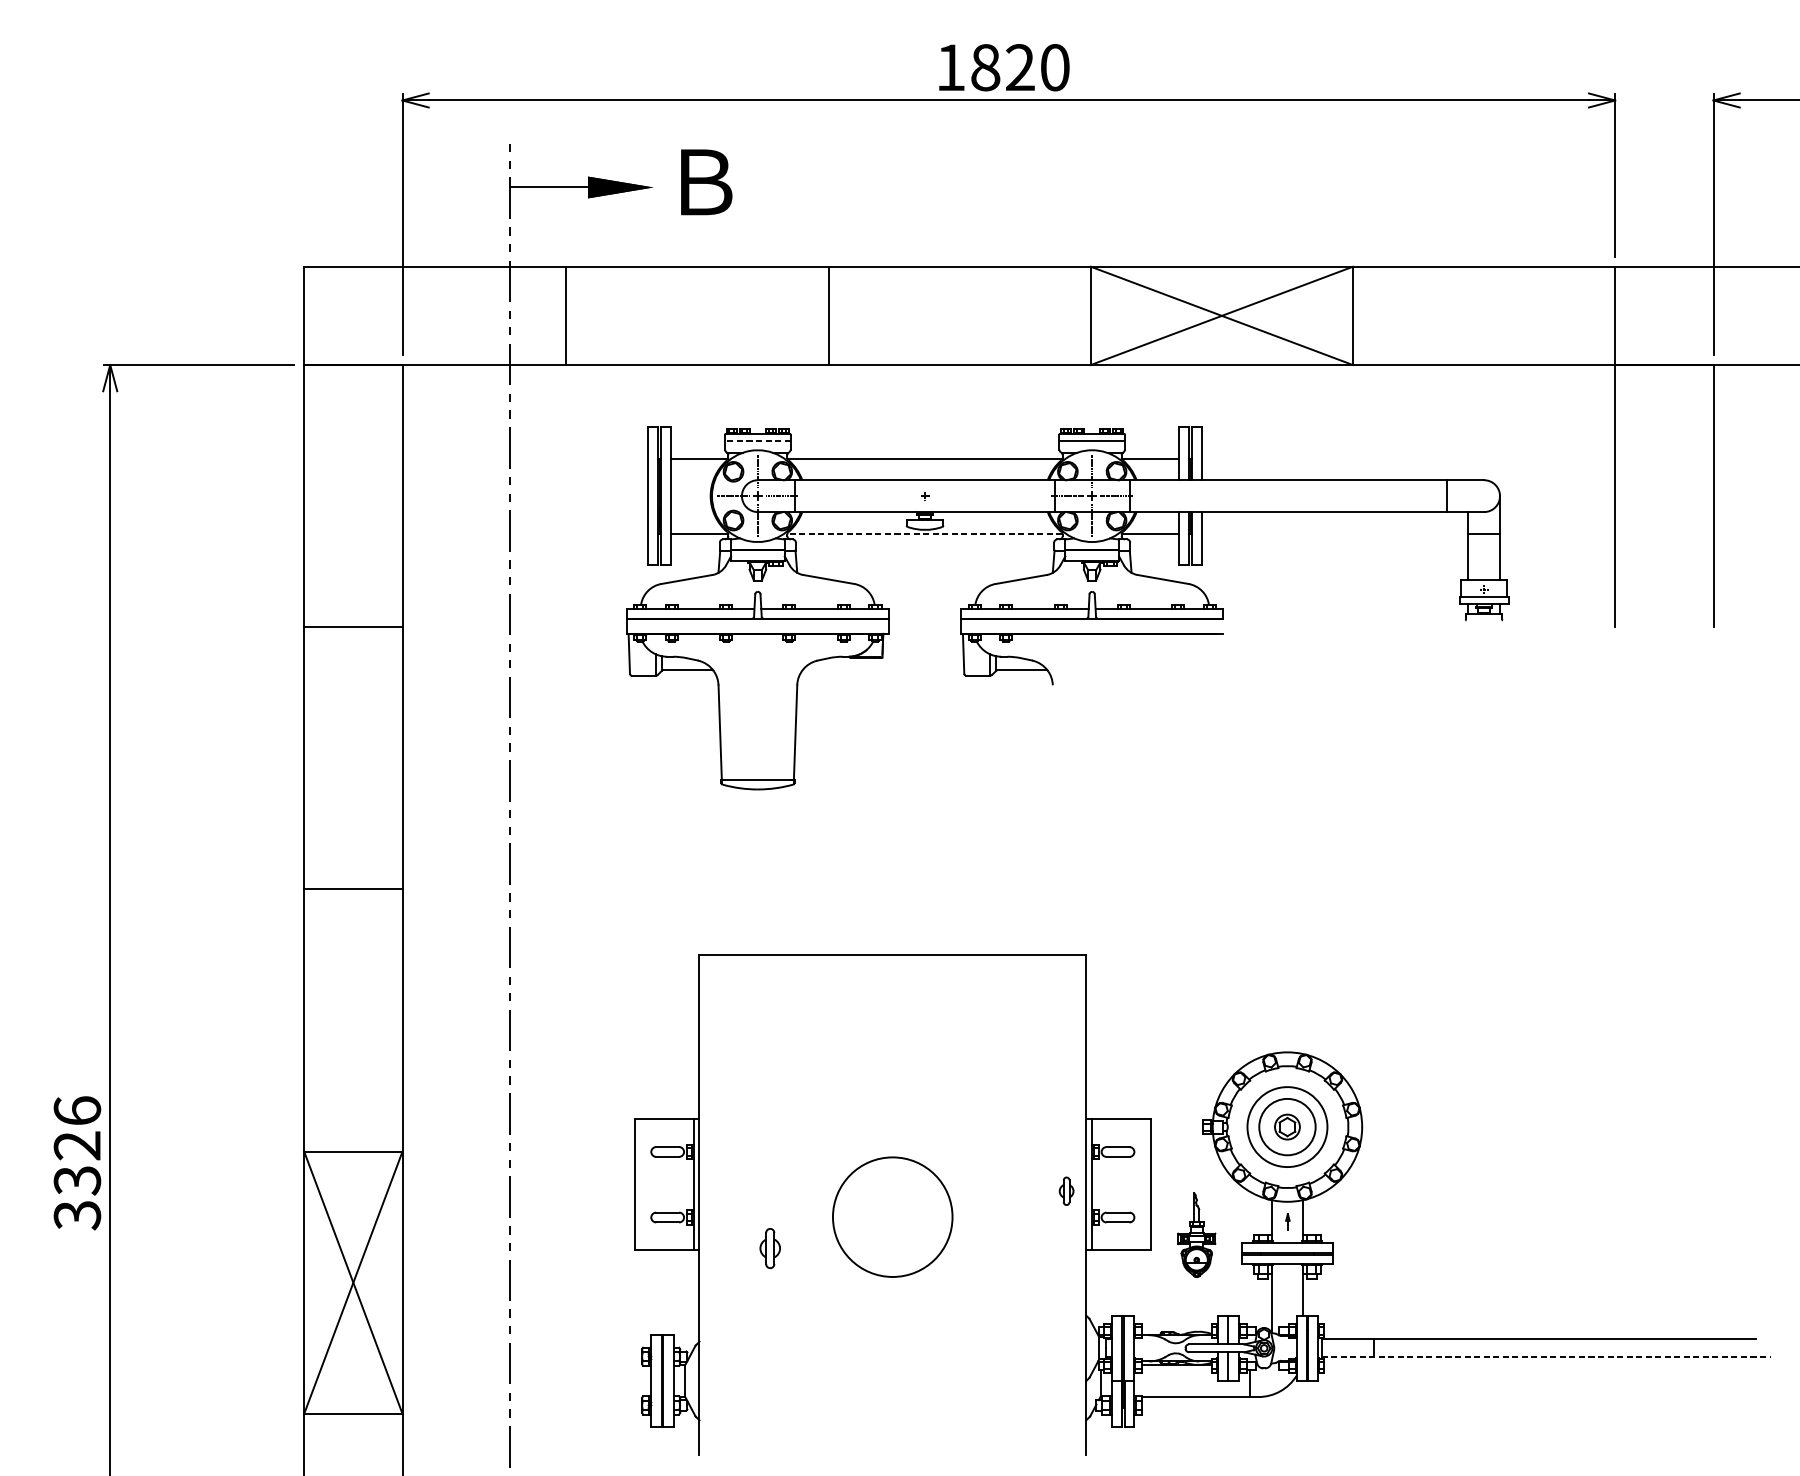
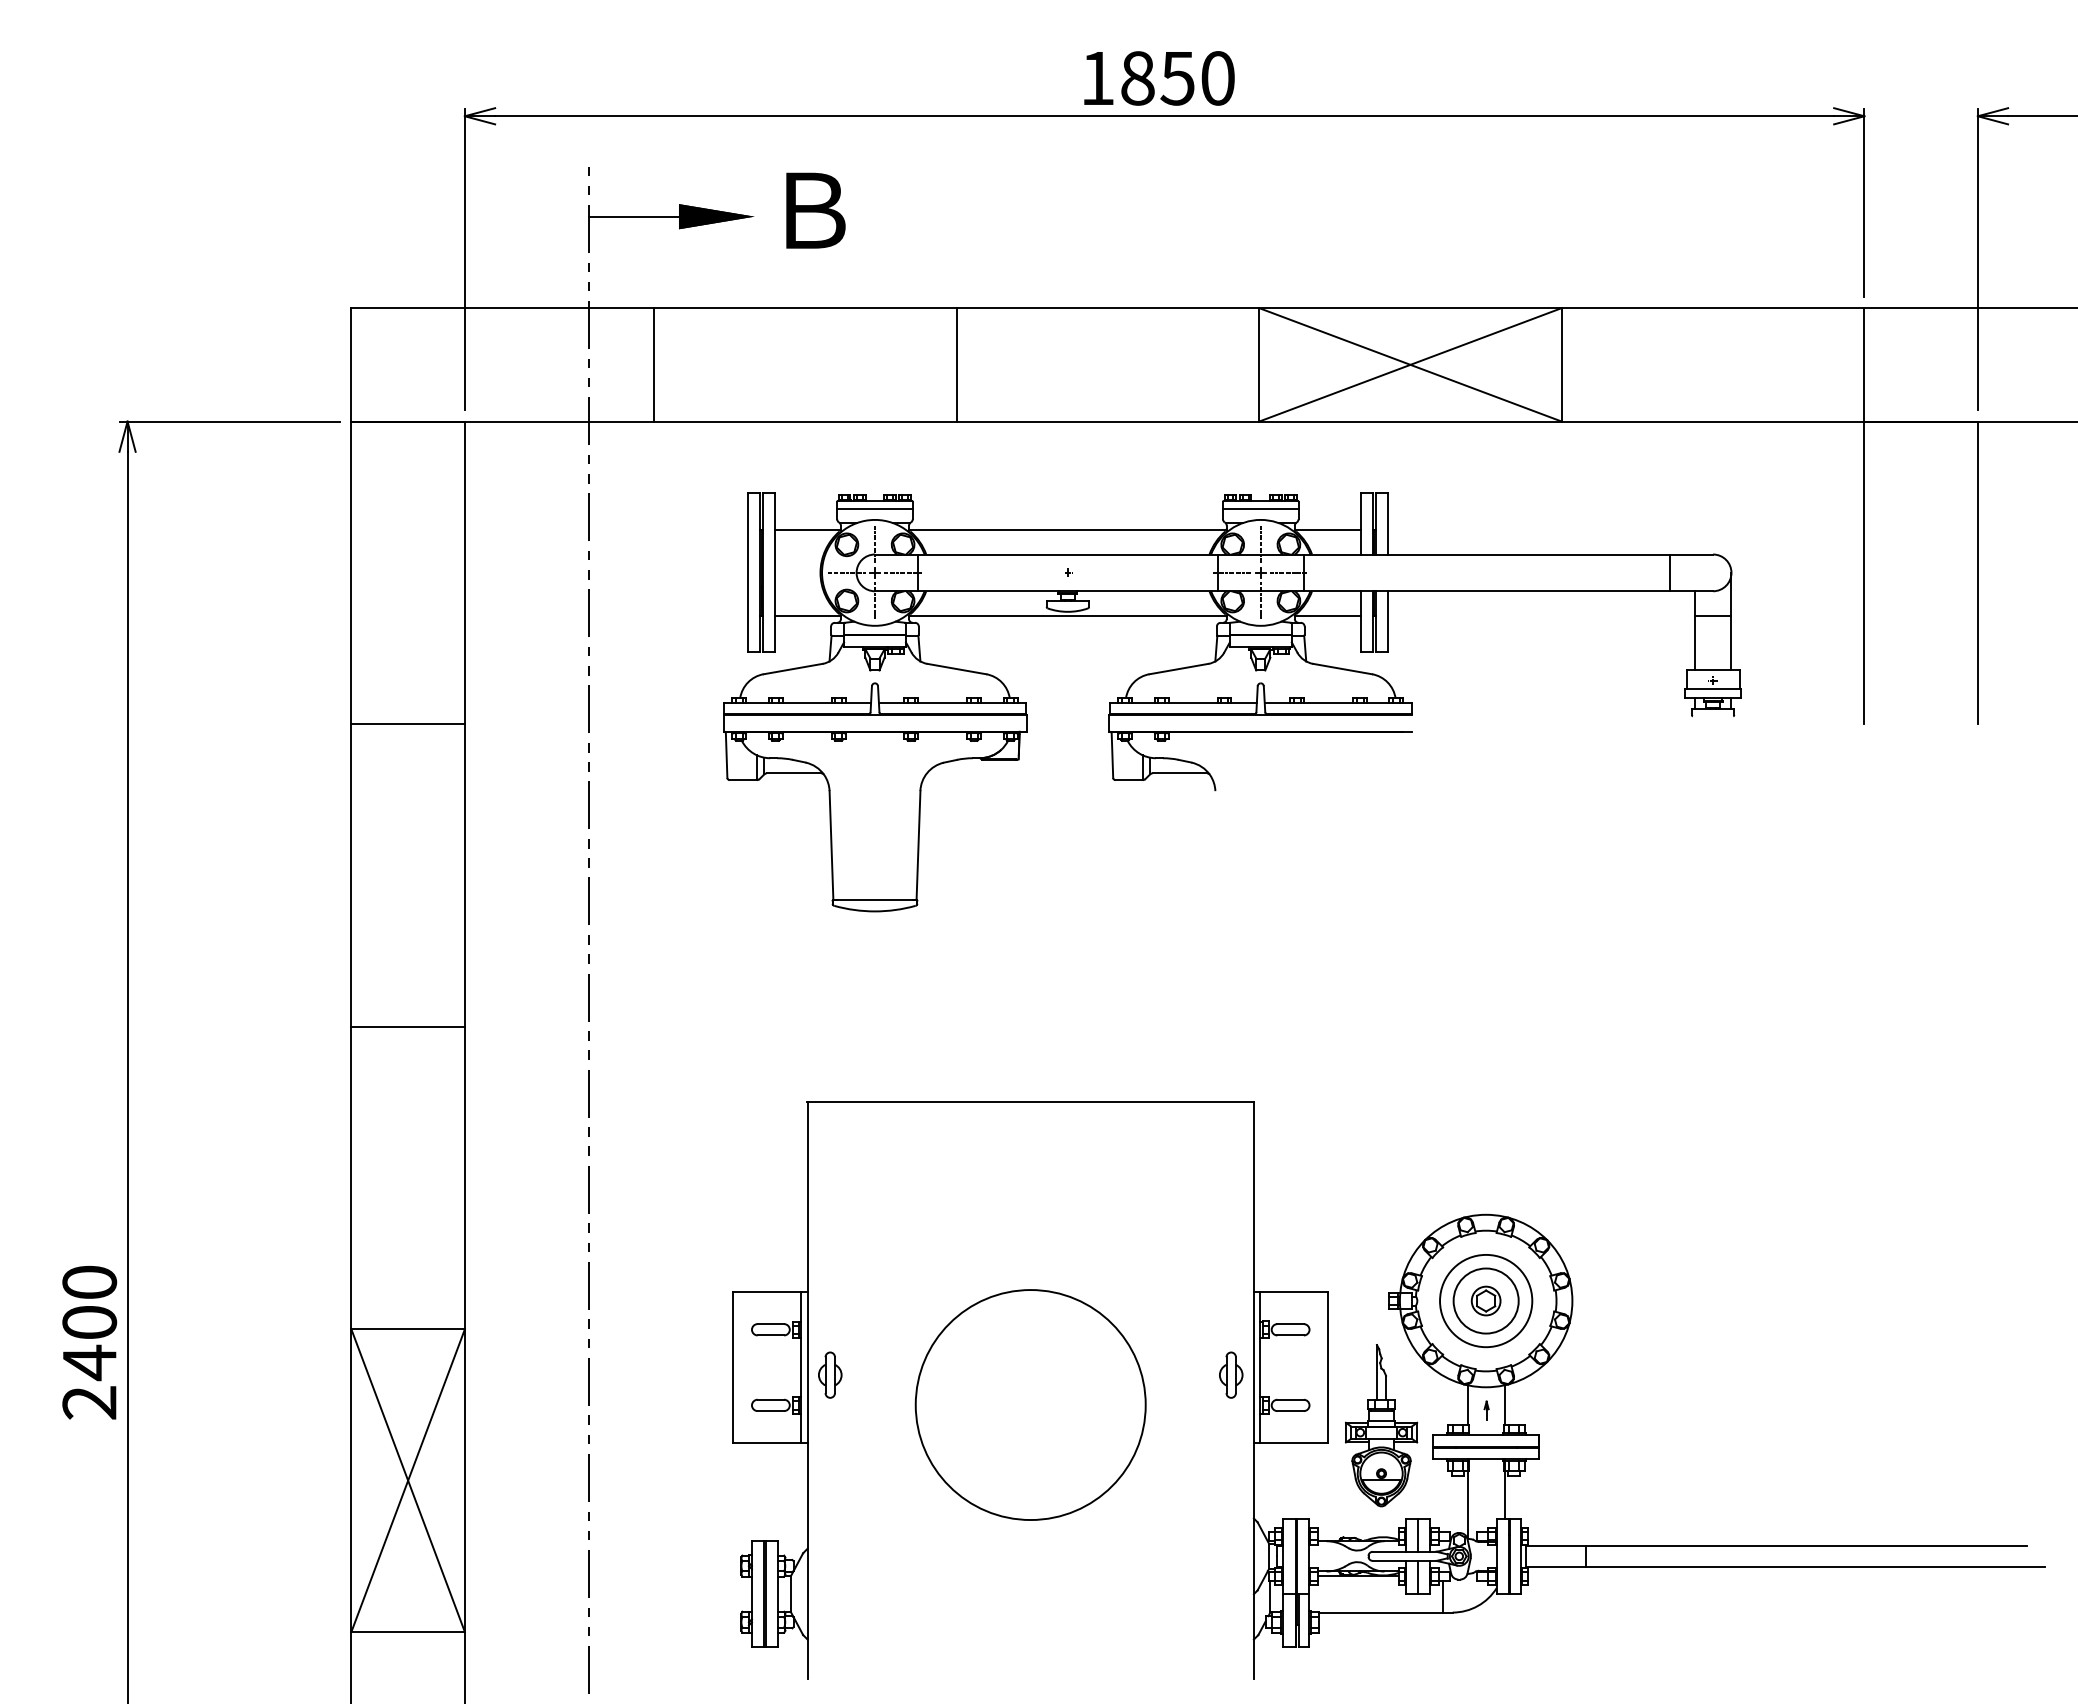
text: (1020, 67) -> (1177, 78), 1820 -> 1850
line: (757, 441) -> (874, 509), dashed -> solid
line: (924, 533) -> (1067, 616), dashed -> solid
text: (77, 1163) -> (89, 1342), 3326 -> 2400
part: (1066, 1190) -> (1231, 1374), size x1.43
circle: (892, 1216) -> (1030, 1404), size x1.67
part: (1196, 1234) -> (1381, 1425), size x1.67
part: (770, 1247) -> (830, 1374), moved
line: (1546, 1357) -> (1785, 1566), dashed -> solid

